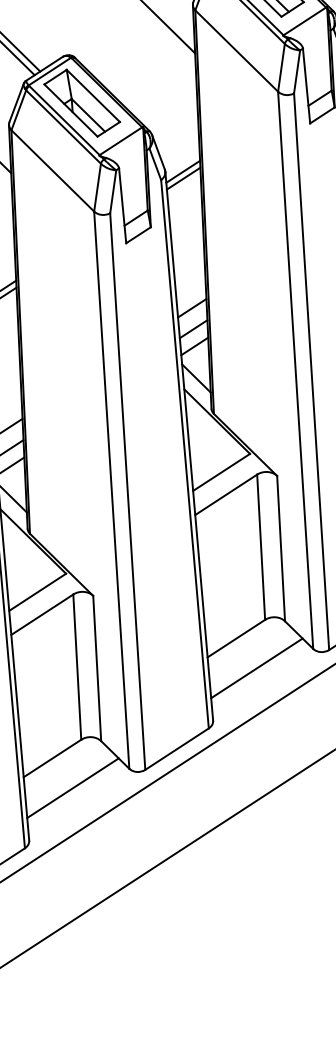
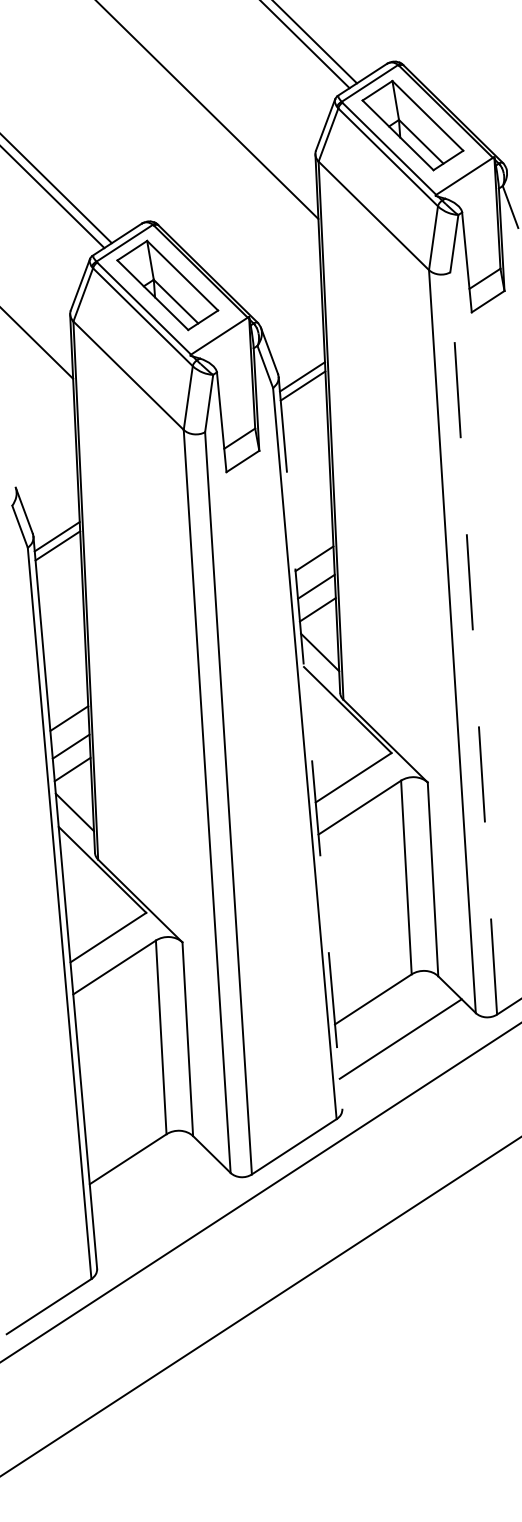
line: (311, 371) -> (473, 643), solid -> dashed
line: (189, 446) -> (310, 743), solid -> dashed
line: (72, 787) -> (155, 1198), removed

